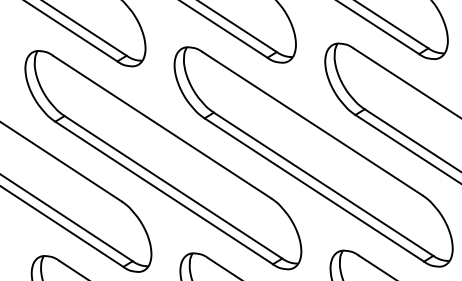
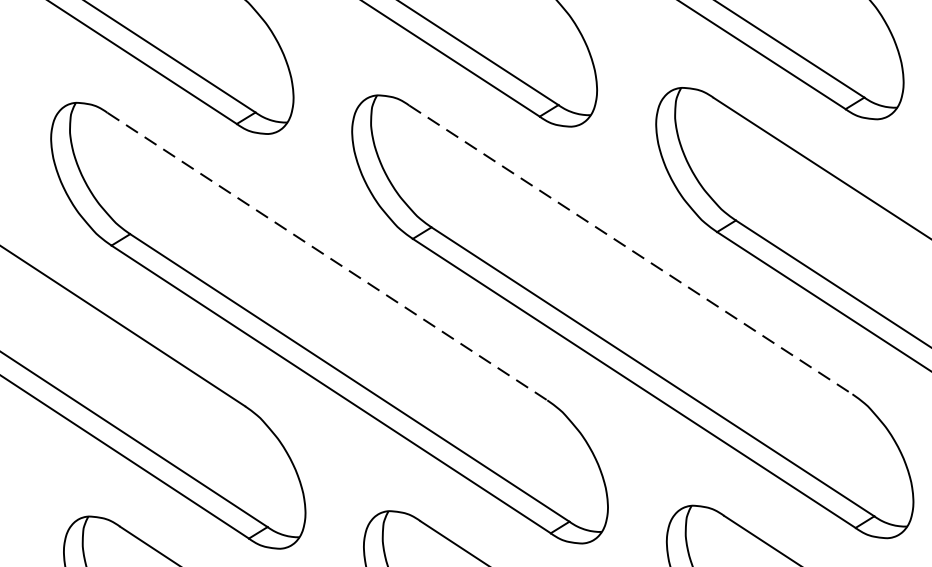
line: (313, 124) -> (632, 251), solid -> dashed
line: (162, 127) -> (327, 257), solid -> dashed

